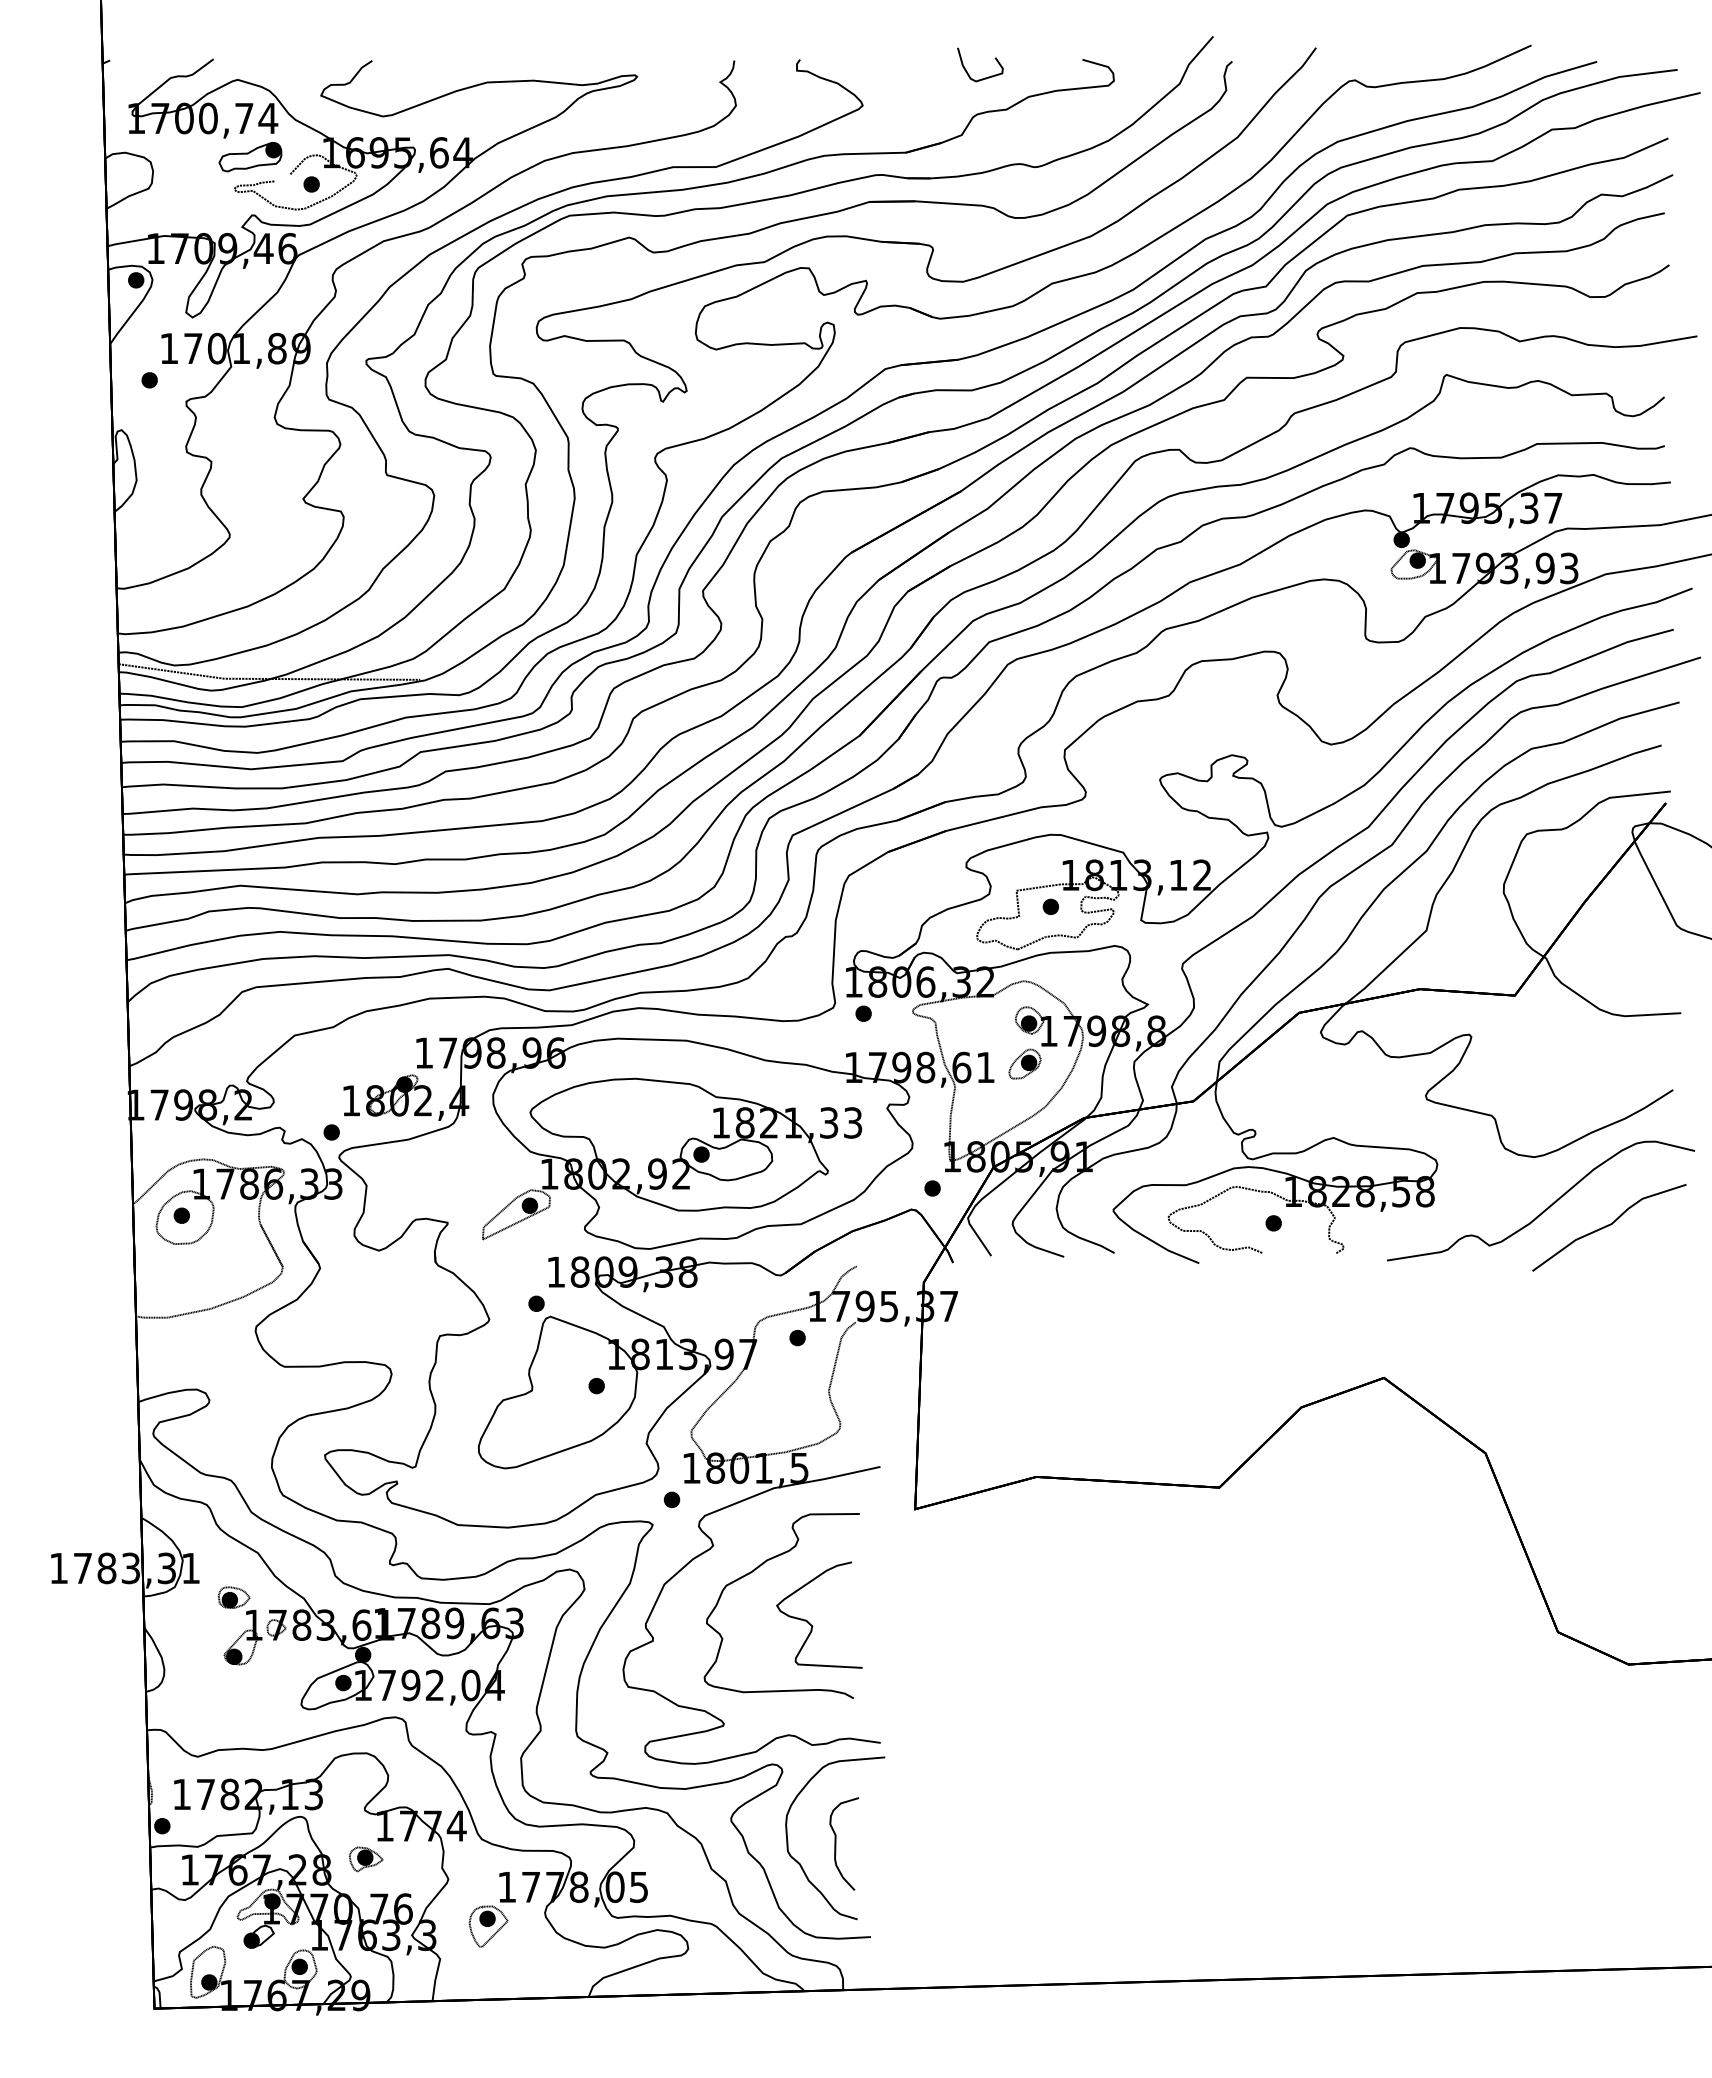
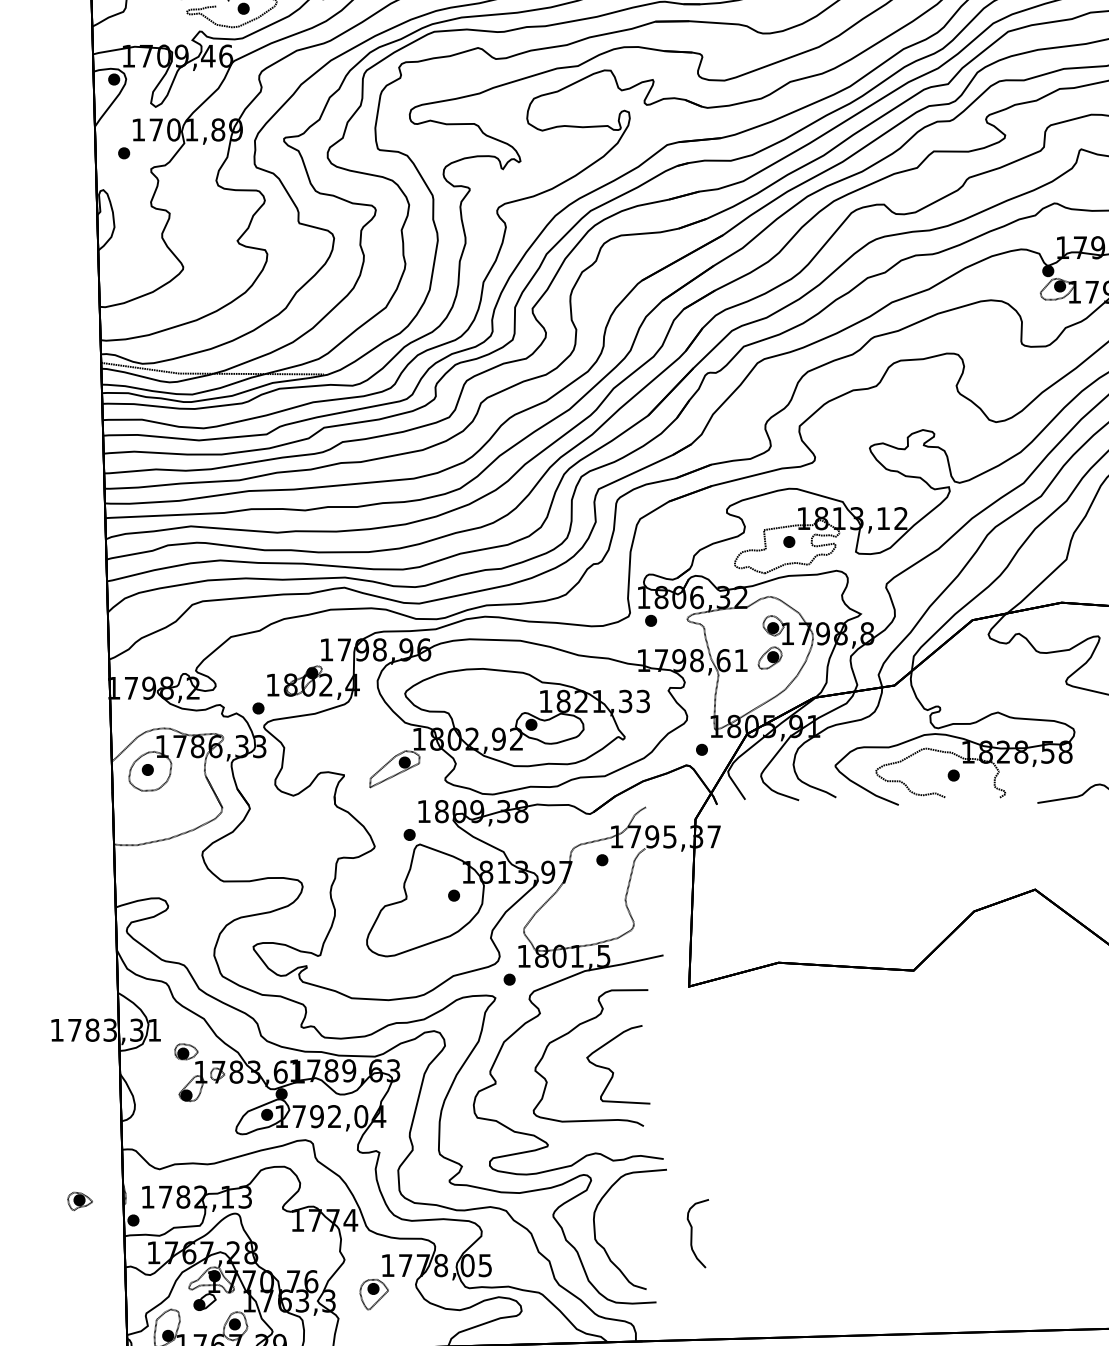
curve: (836, 1843) -> (692, 1233), moved
part: (366, 1859) -> (80, 1201), moved

